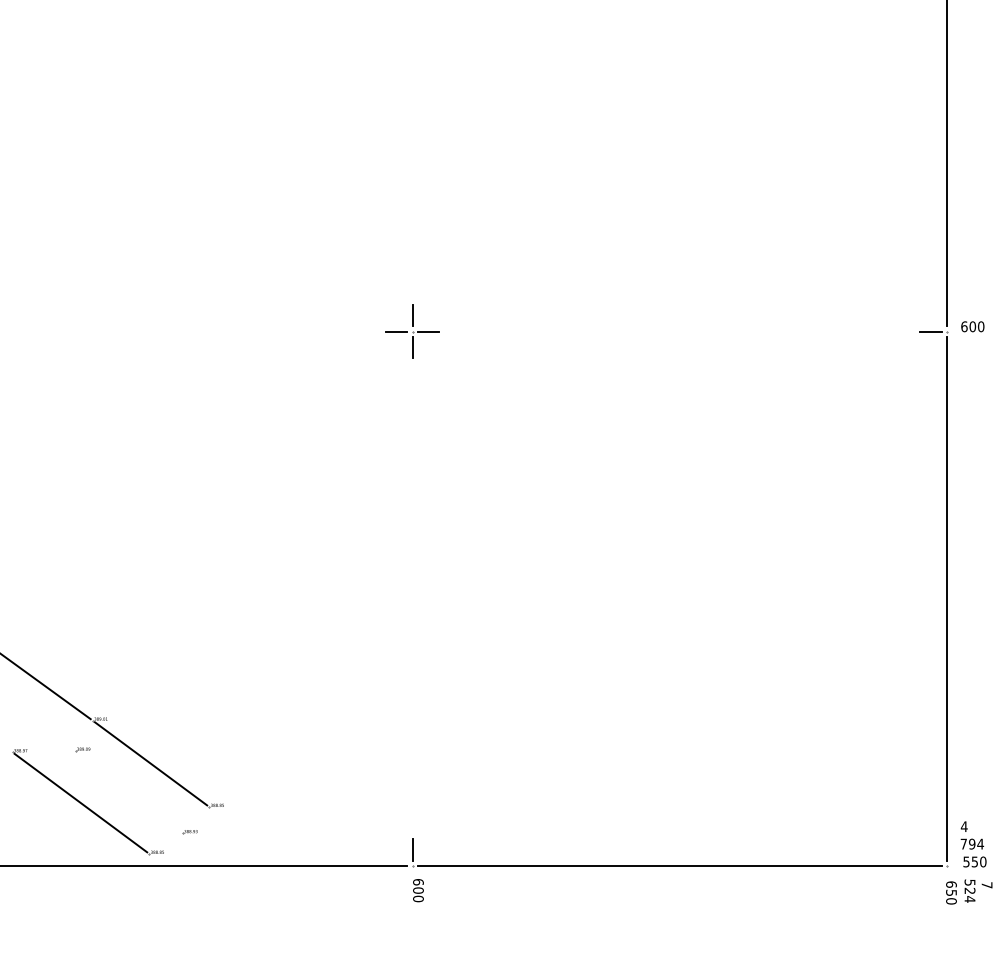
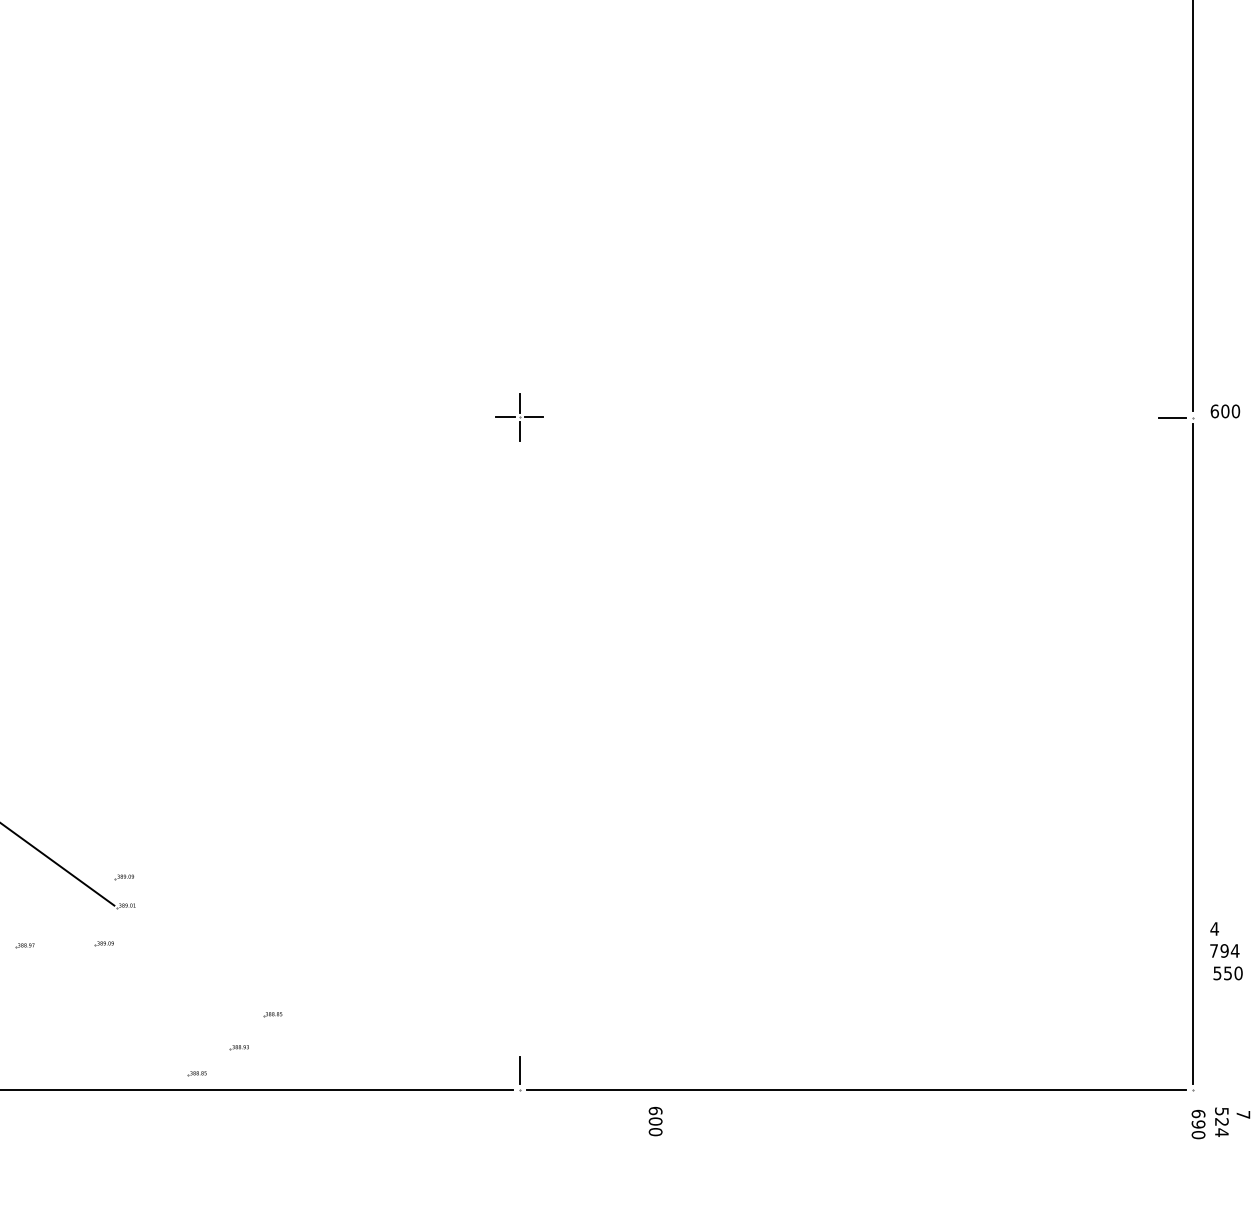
part: (412, 331) -> (519, 417), size x0.7
part: (98, 696) -> (124, 877), added
line: (151, 763) -> (190, 961), removed
line: (80, 802) -> (101, 1010), removed
text: (973, 844) -> (1226, 951), moved
text: (418, 890) -> (655, 1121), moved
text: (951, 892) -> (1198, 1123), 650 -> 690

